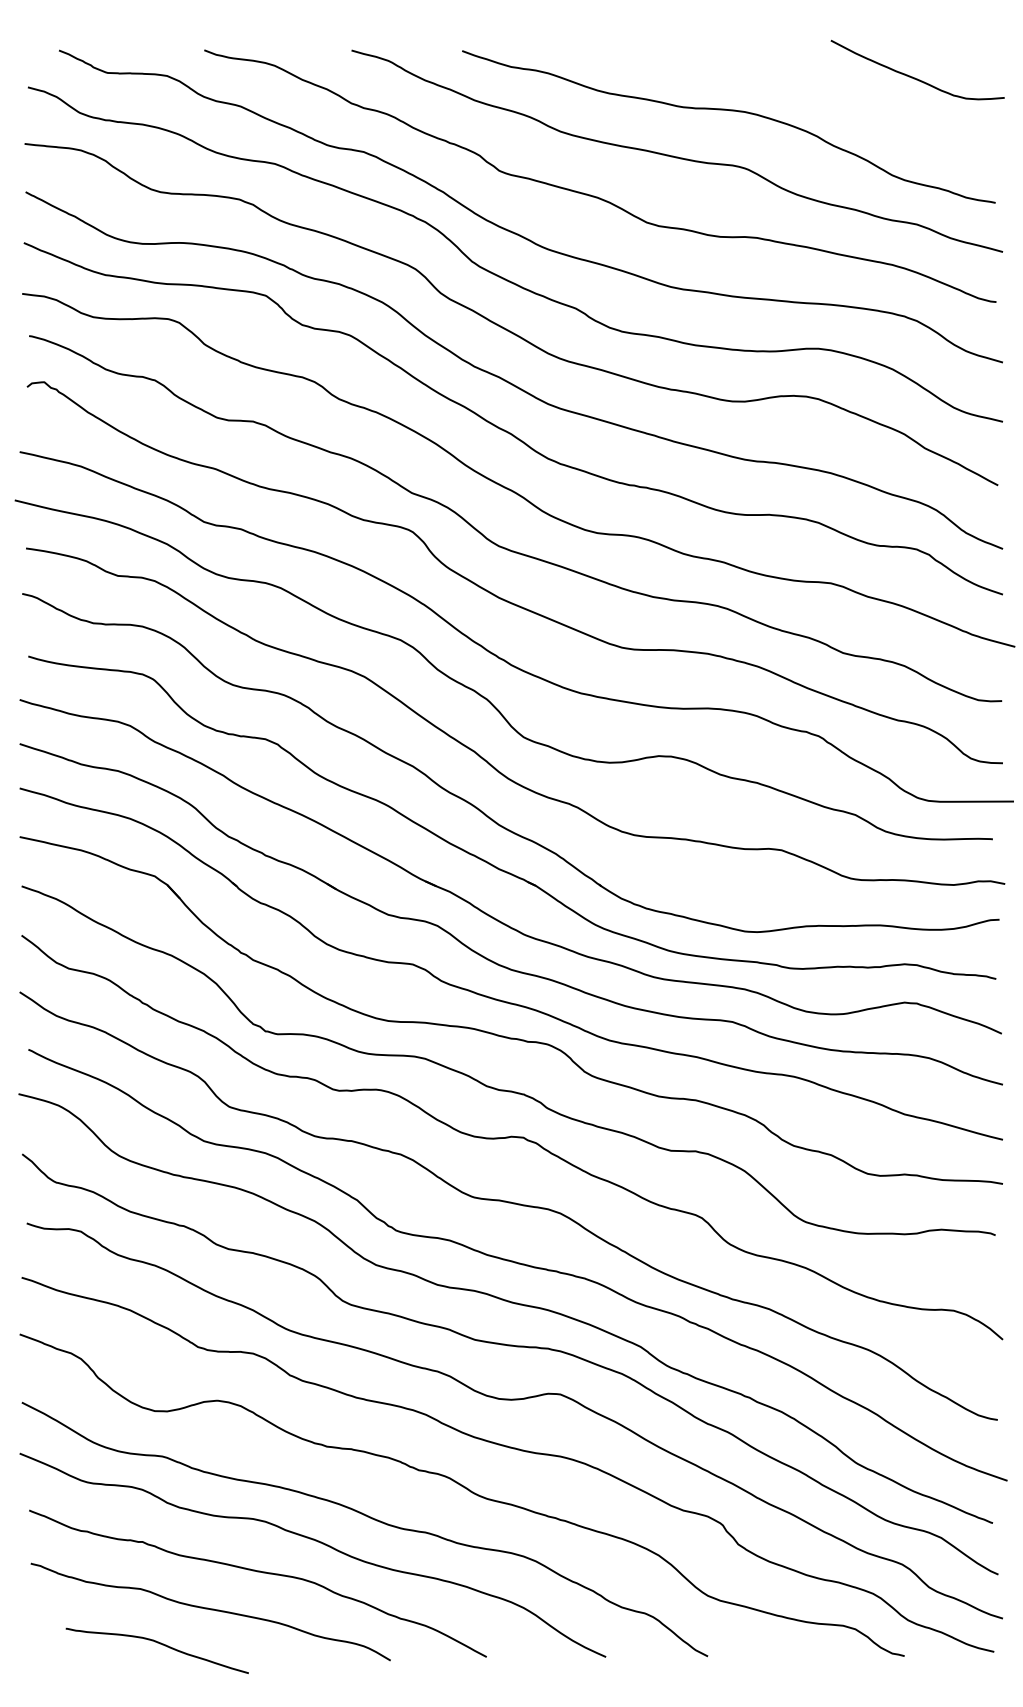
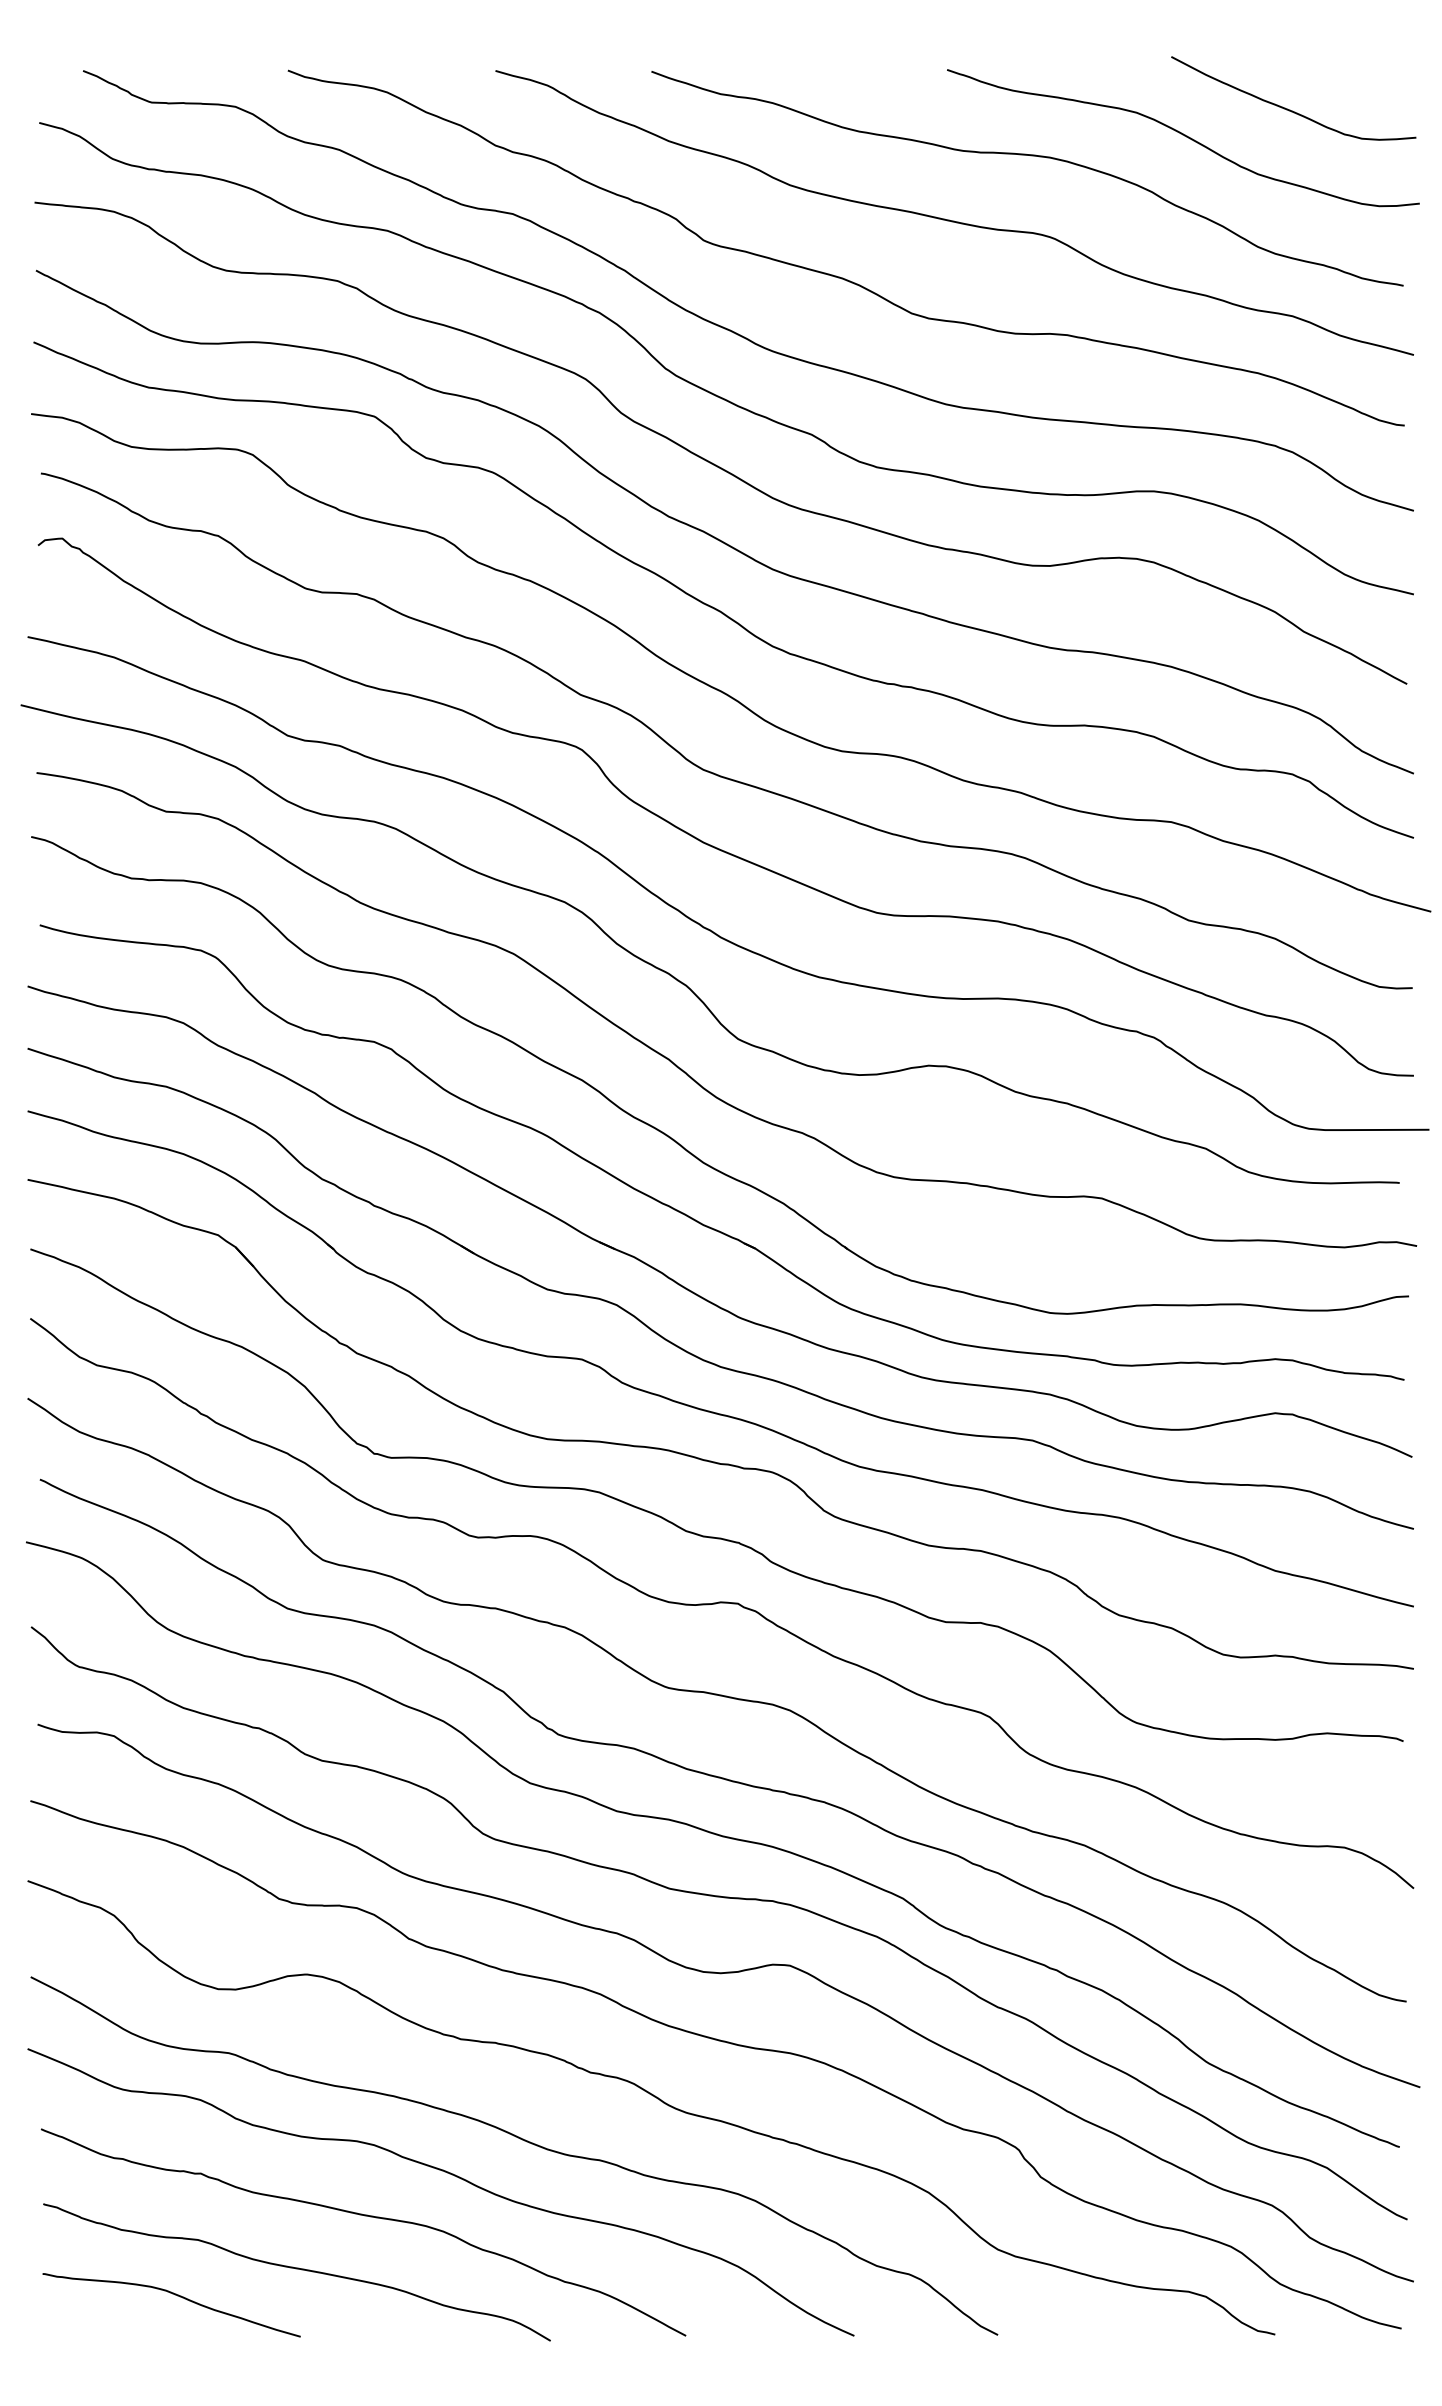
curve: (840, 97) -> (1184, 136), added
curve: (160, 1644) -> (175, 2295), moved

